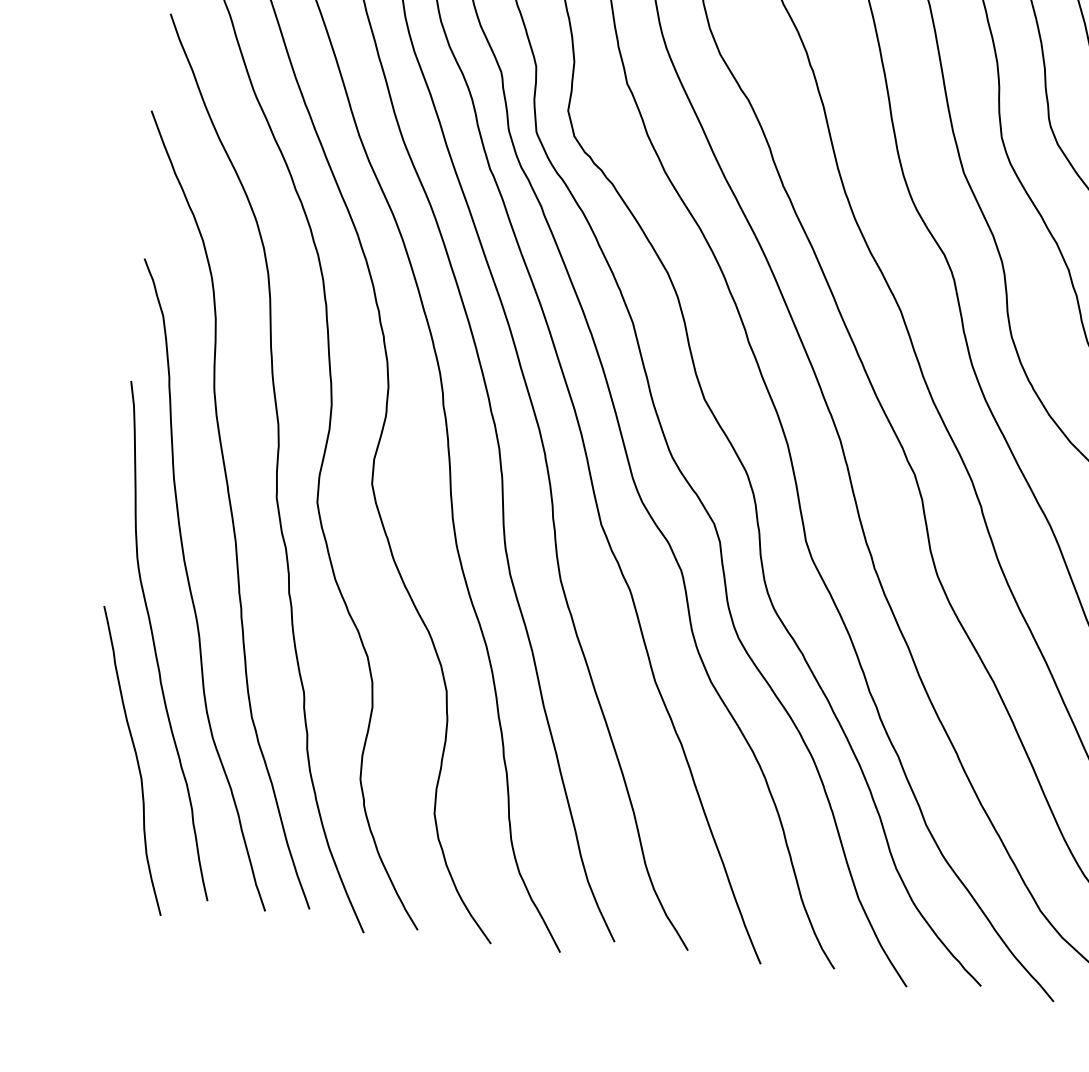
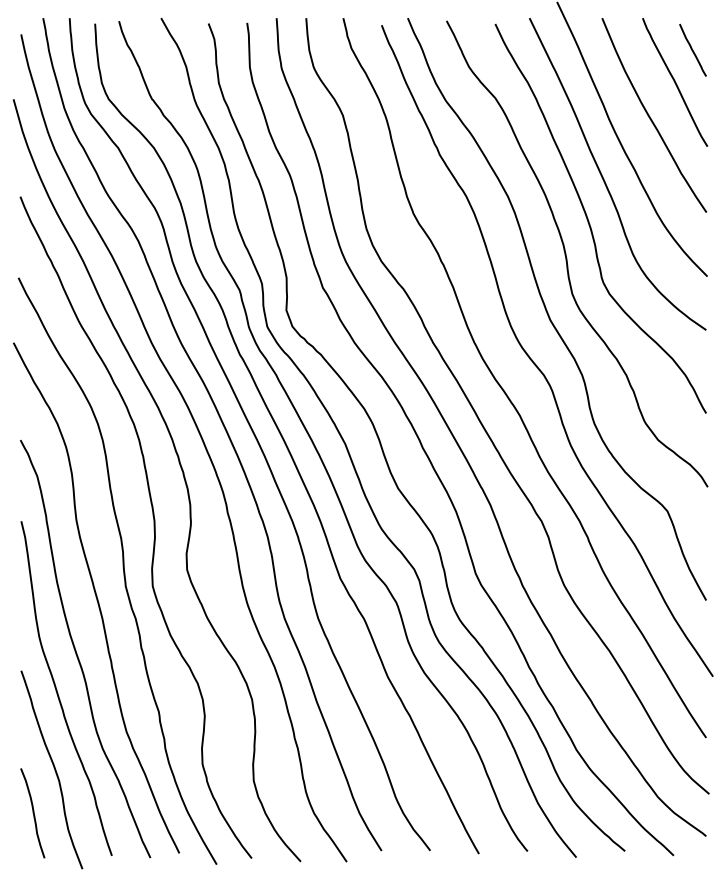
curve: (95, 823) -> (32, 813), added

